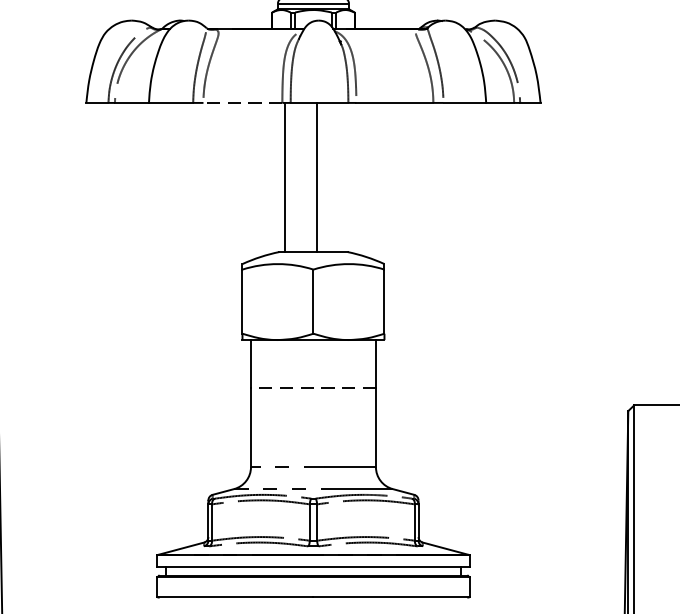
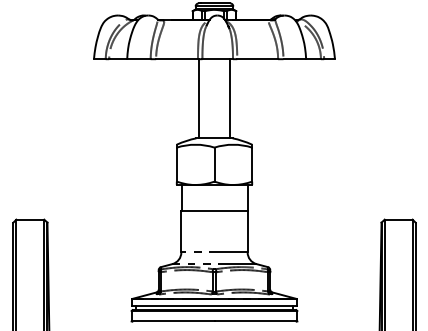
line: (243, 103) -> (177, 59), dashed -> solid
line: (317, 177) -> (229, 98), moved
line: (313, 388) -> (214, 210), dashed -> solid

